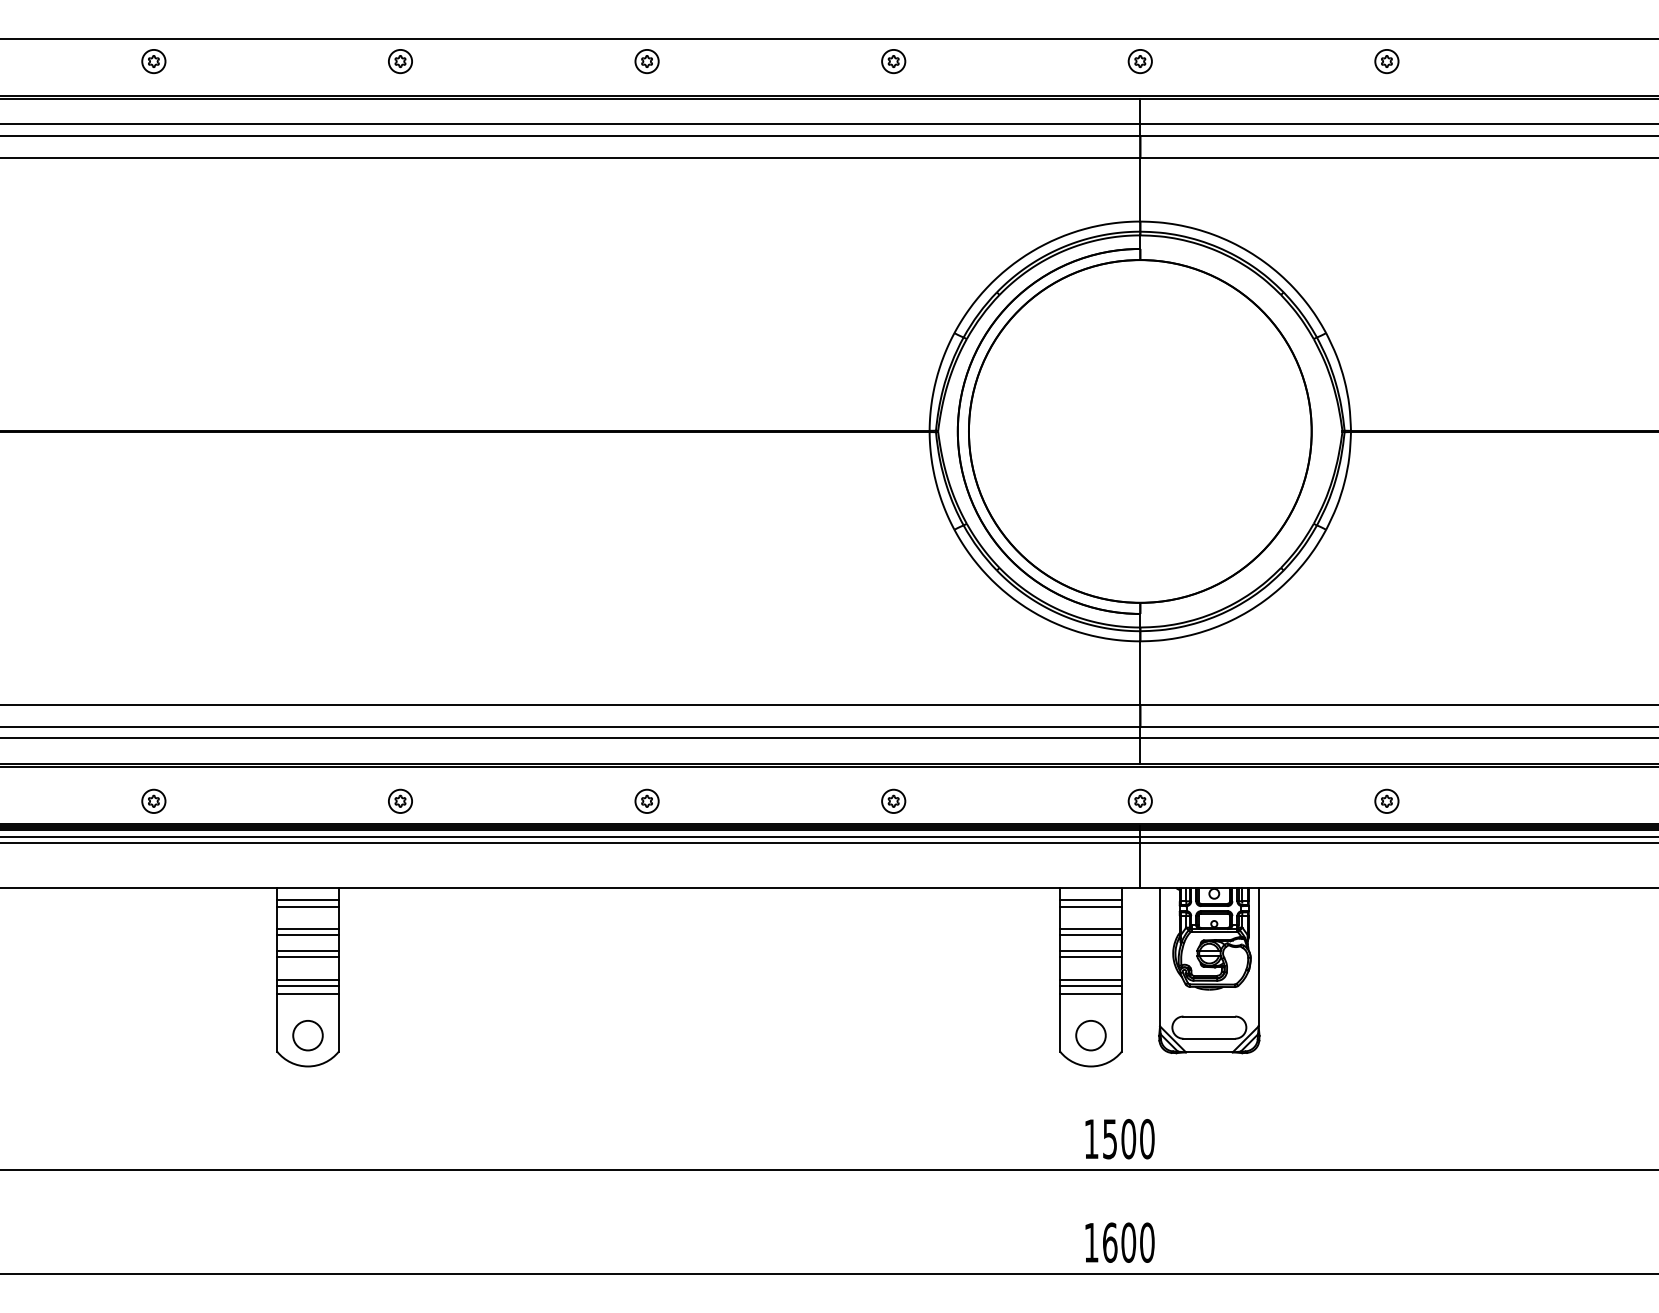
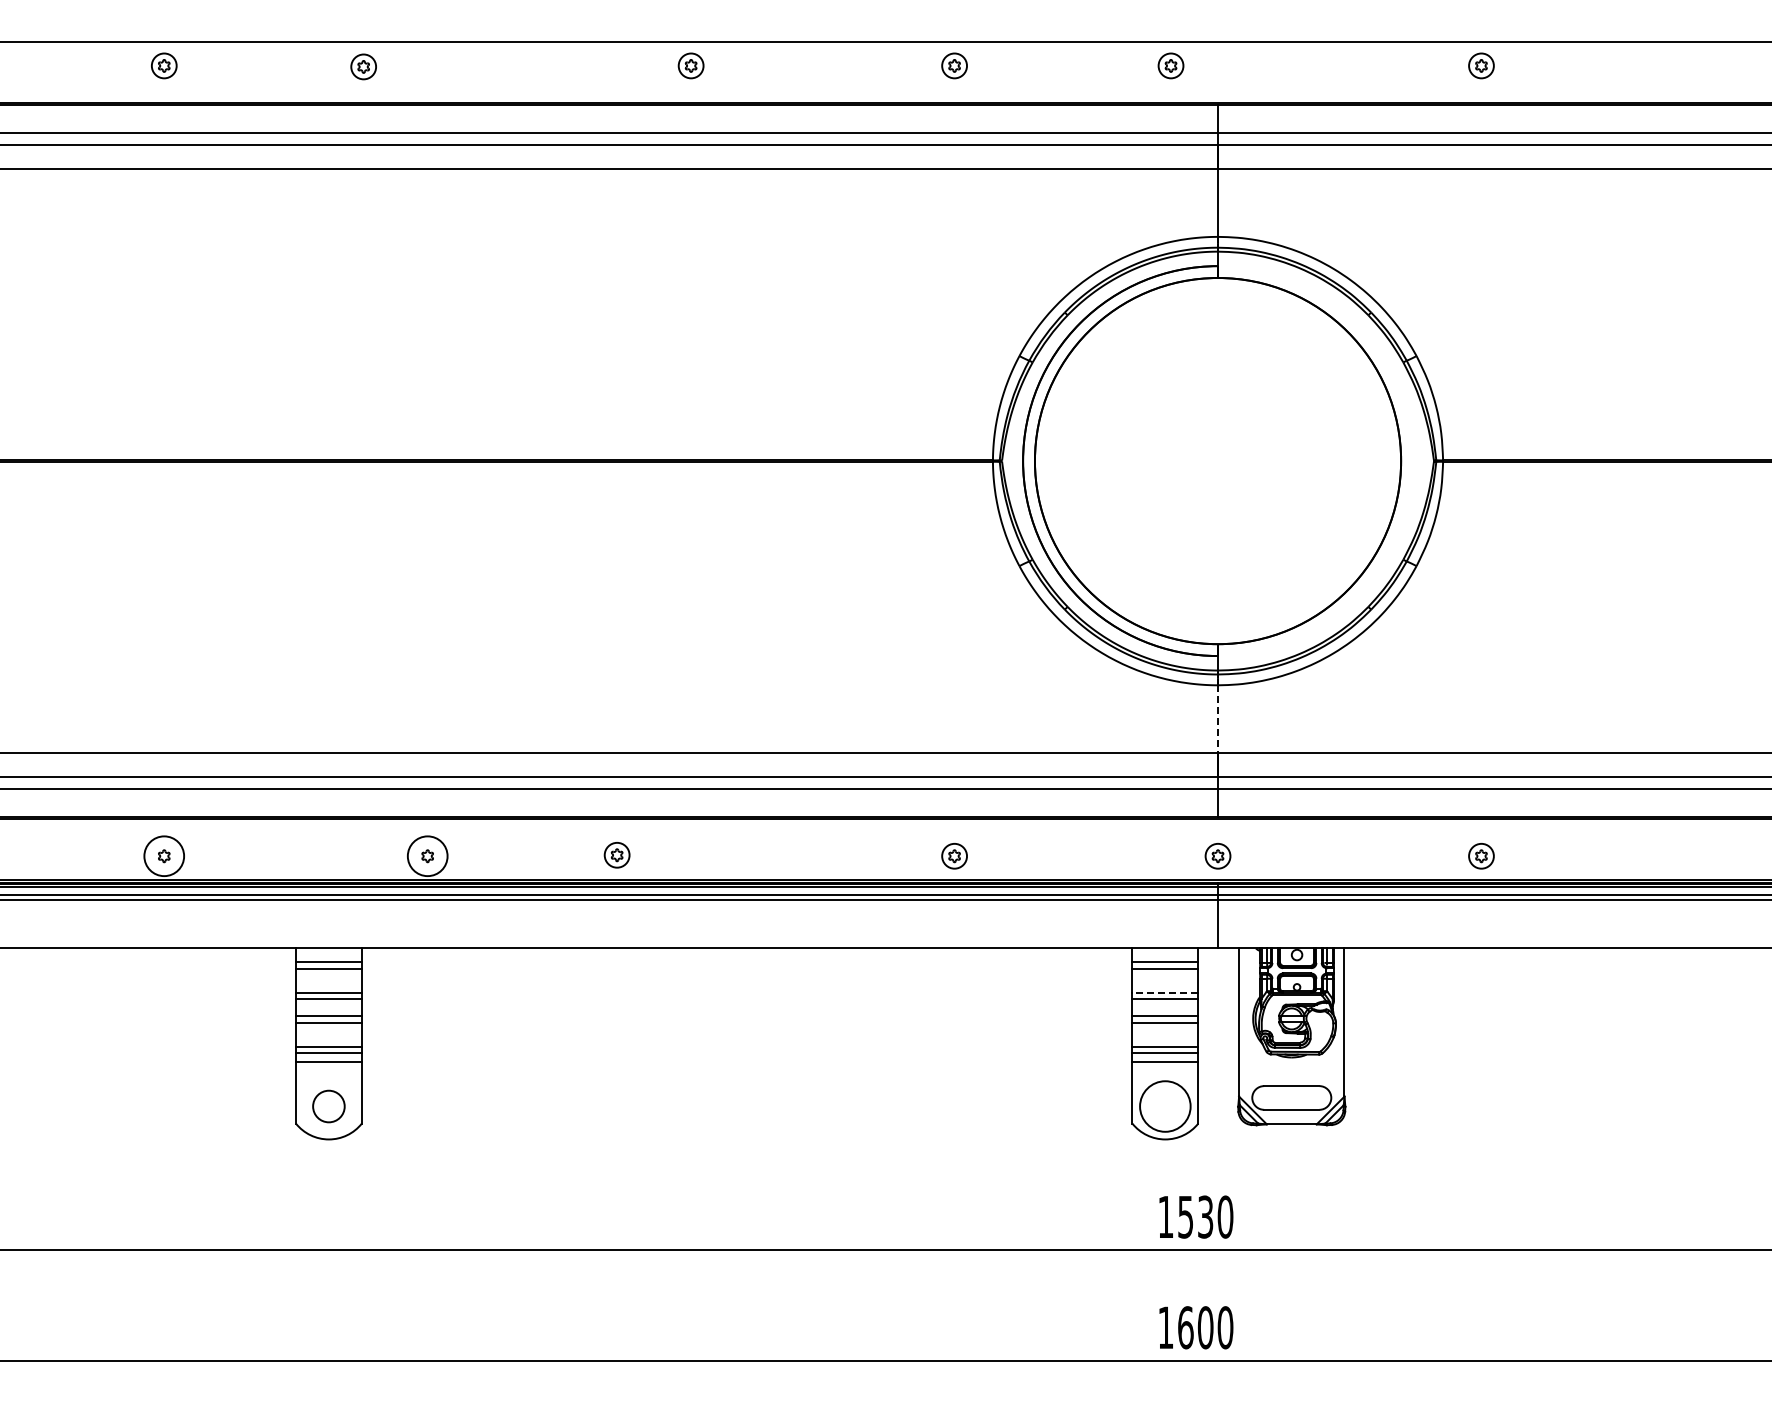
part: (400, 61) -> (363, 66), moved
part: (1139, 61) -> (1170, 65), moved
line: (1140, 673) -> (1218, 719), solid -> dashed
circle: (153, 800) -> (163, 855), size x1.6
circle: (400, 800) -> (427, 855), size x1.6
part: (646, 801) -> (616, 855), moved
line: (1091, 928) -> (1165, 992), solid -> dashed
circle: (1091, 1035) -> (1165, 1106), size x1.6
text: (1128, 1138) -> (1205, 1216), 1500 -> 1530

